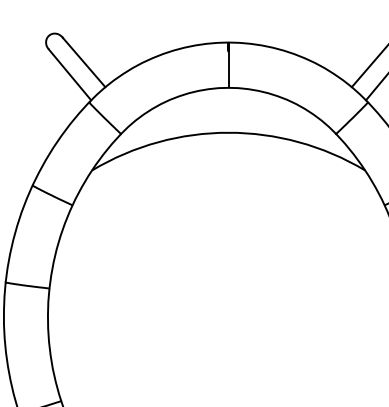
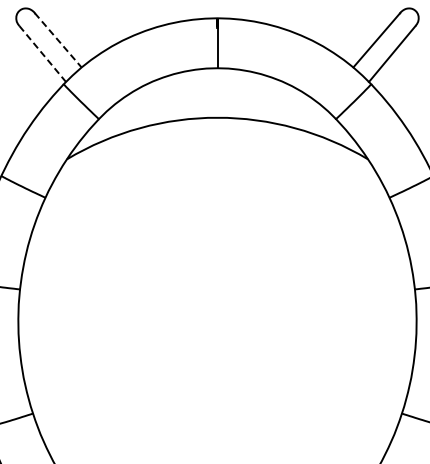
line: (84, 62) -> (58, 40), solid -> dashed
line: (70, 75) -> (43, 54), solid -> dashed

